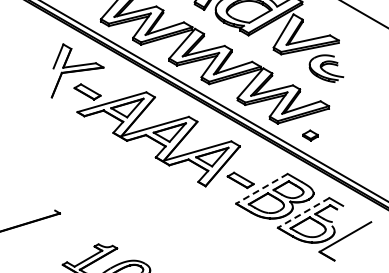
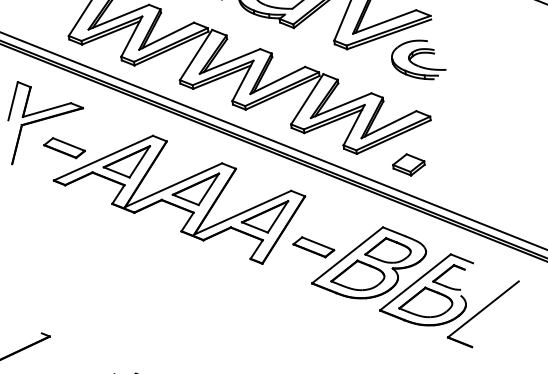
part: (310, 135) -> (408, 164), size x1.43
line: (261, 188) -> (346, 254), dashed -> solid
line: (303, 212) -> (415, 281), dashed -> solid

